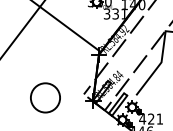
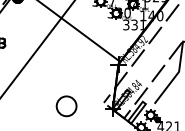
circle: (45, 98) -> (66, 106), size x0.7

